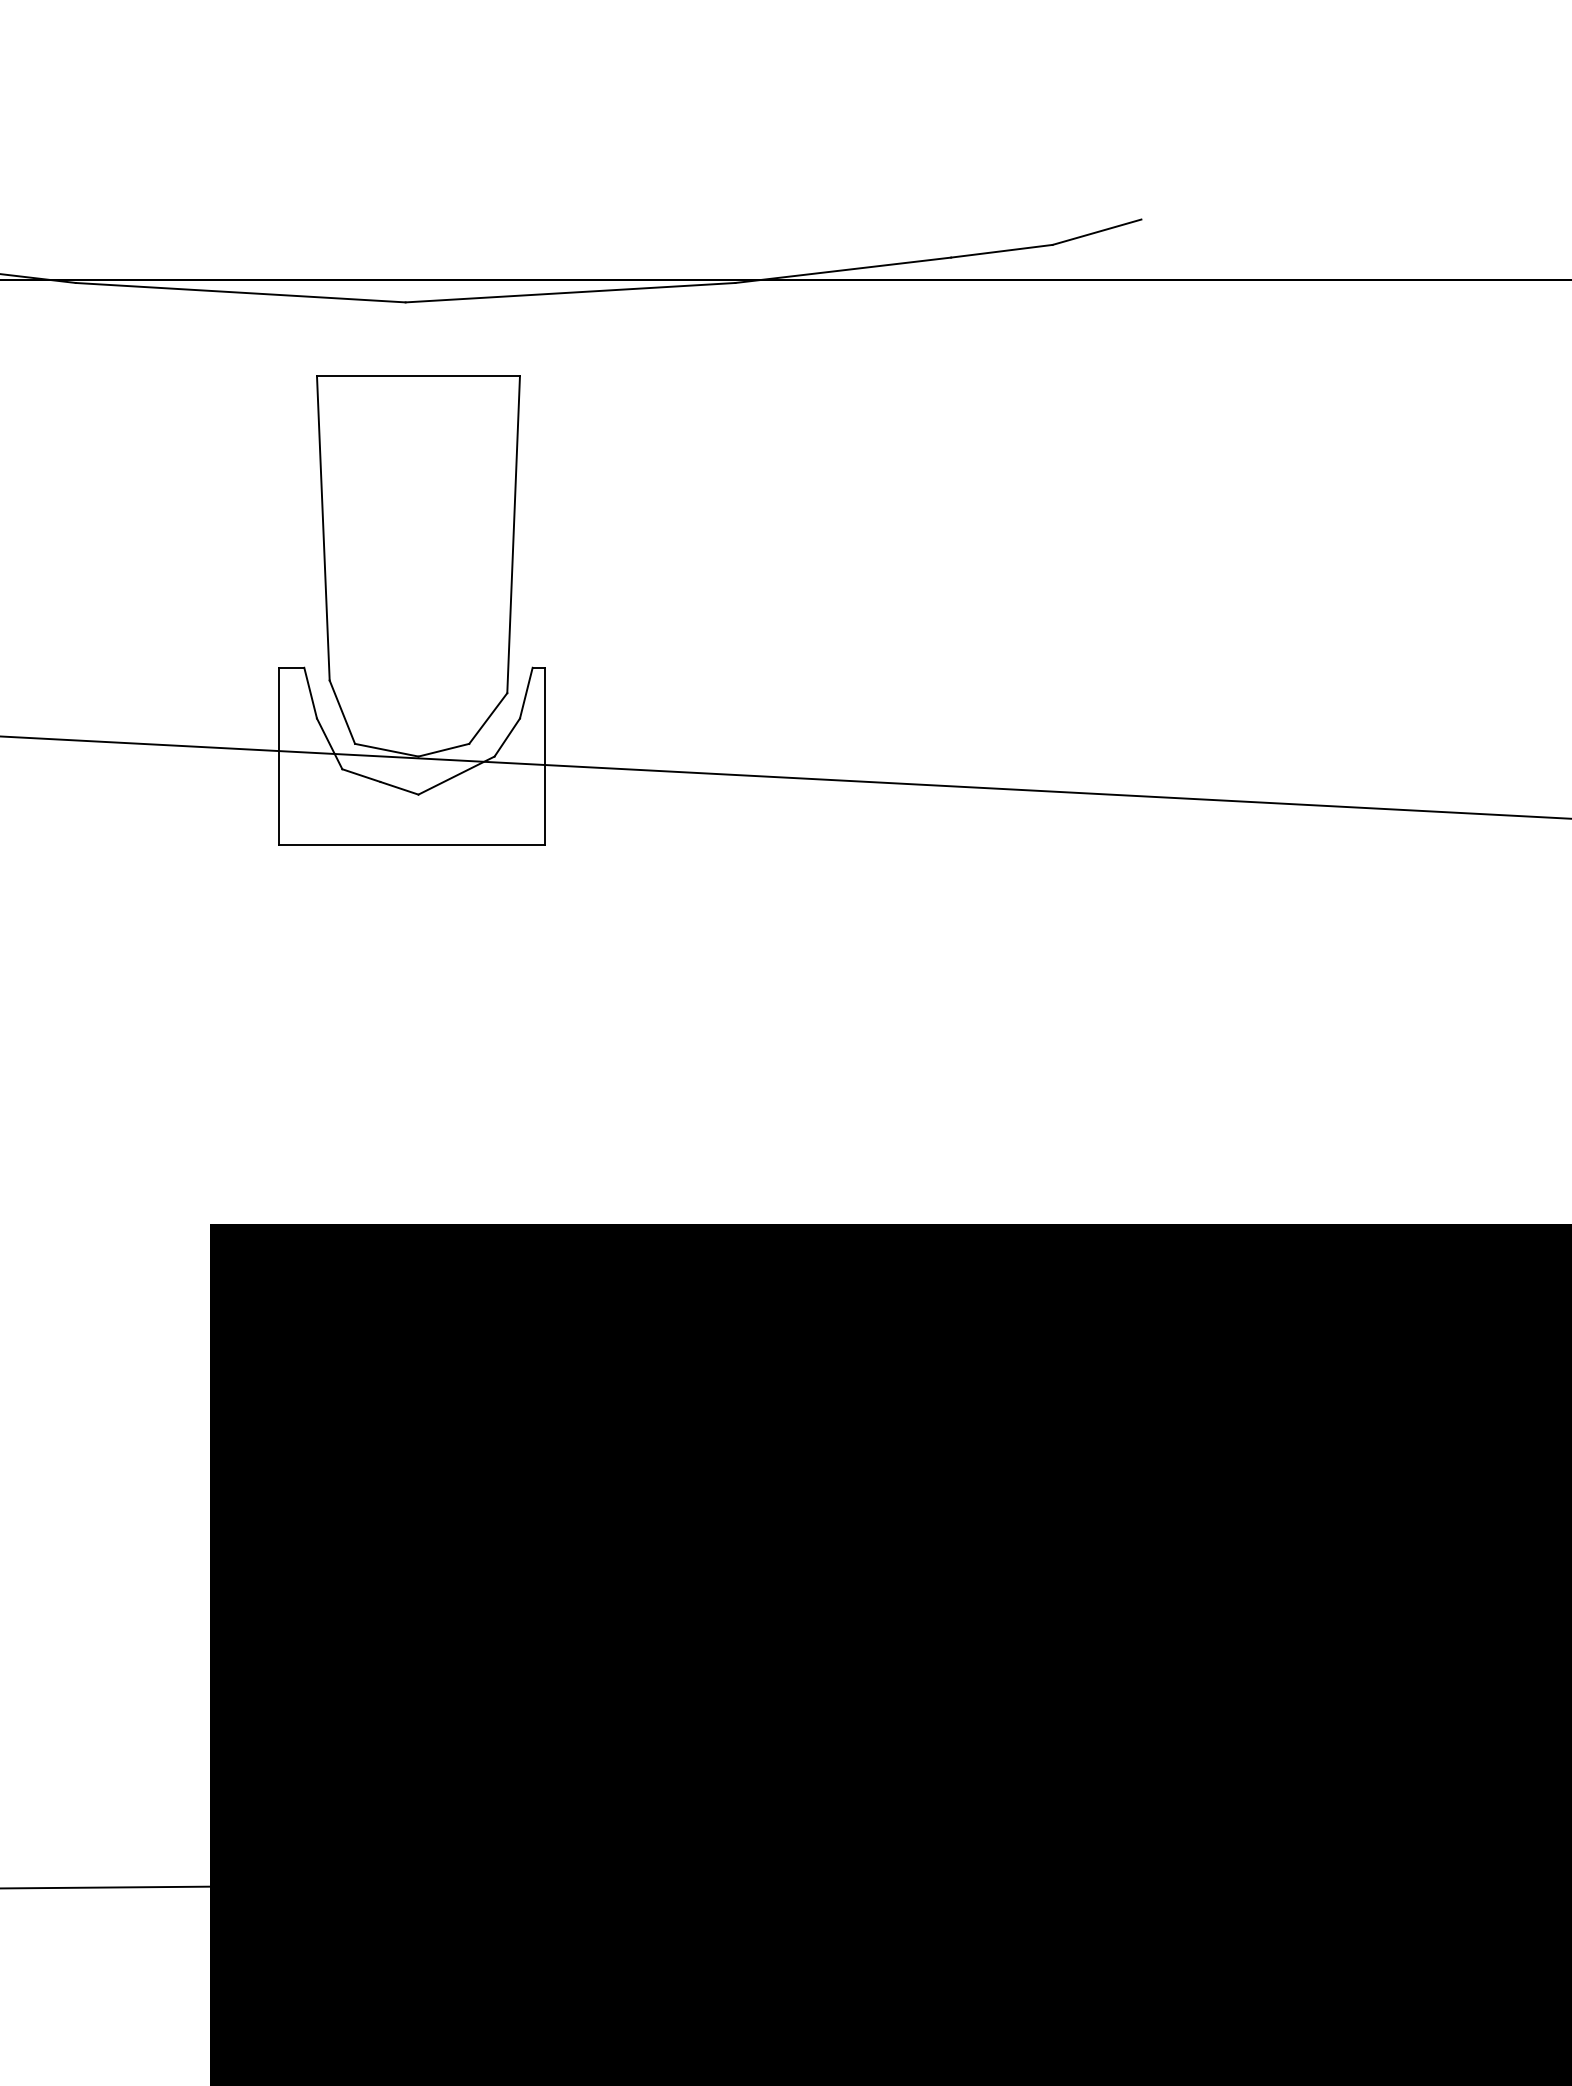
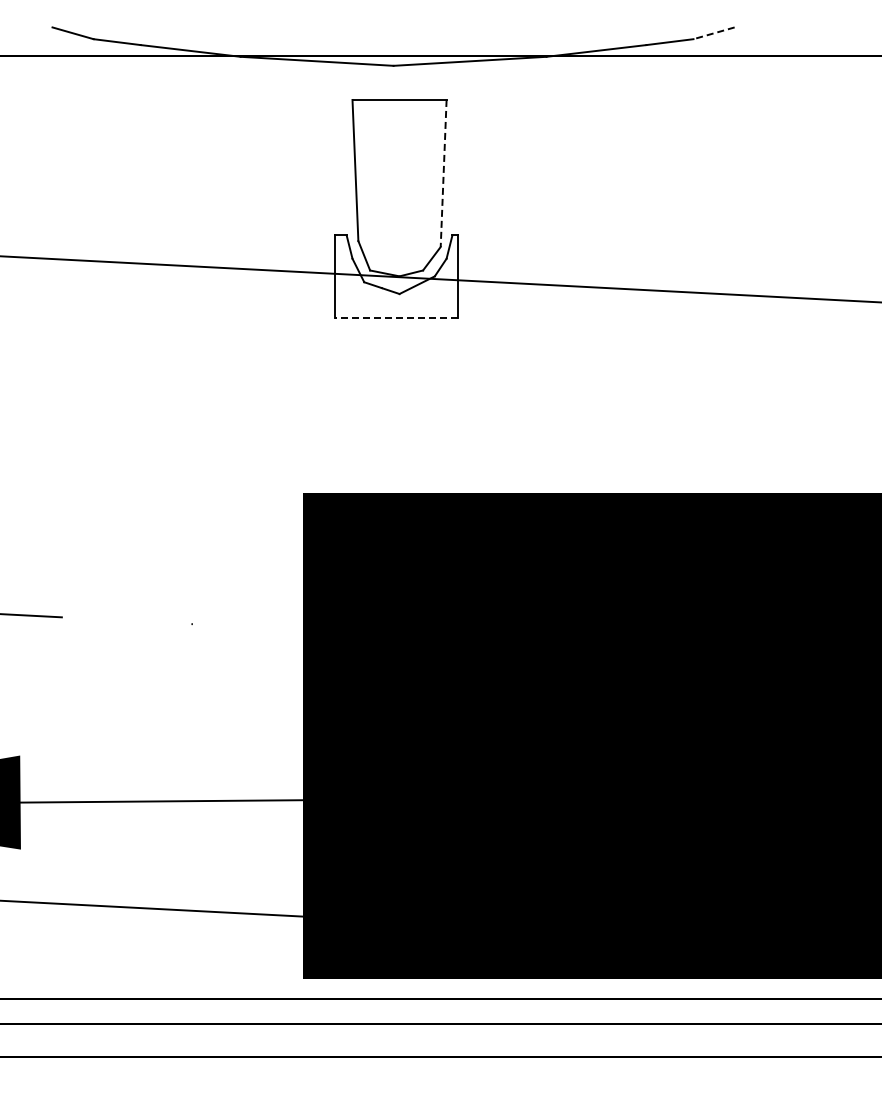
line: (1095, 232) -> (713, 33), solid -> dashed
line: (513, 534) -> (443, 173), solid -> dashed
line: (411, 845) -> (396, 317), solid -> dashed

